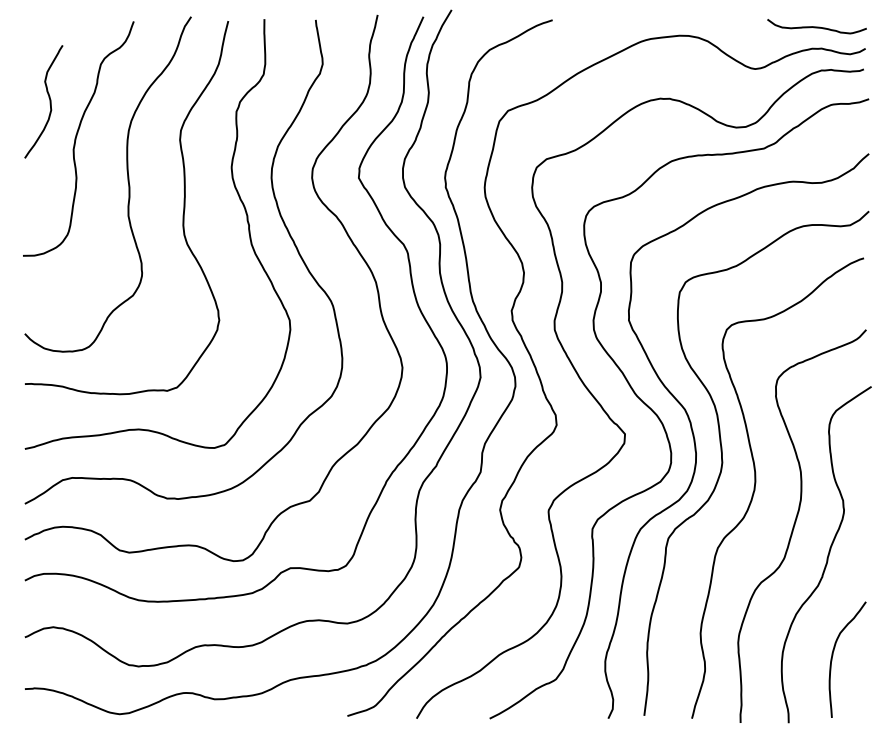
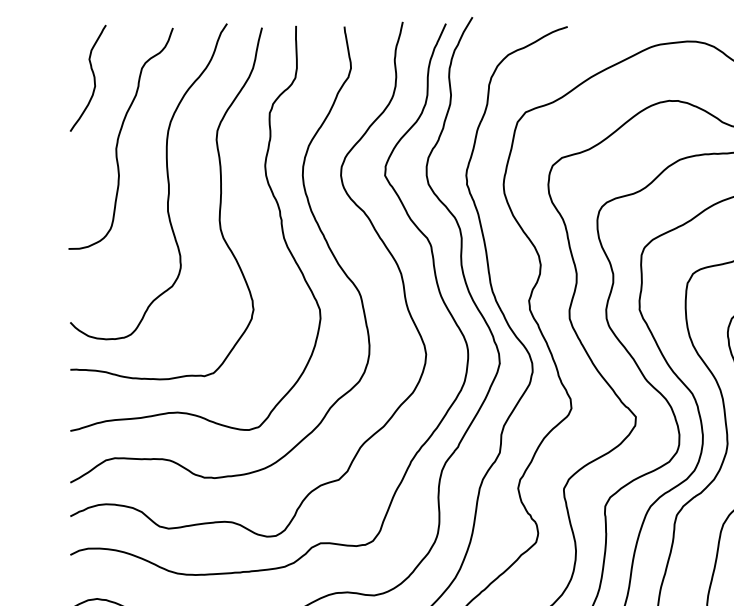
curve: (49, 101) -> (93, 78), moved

